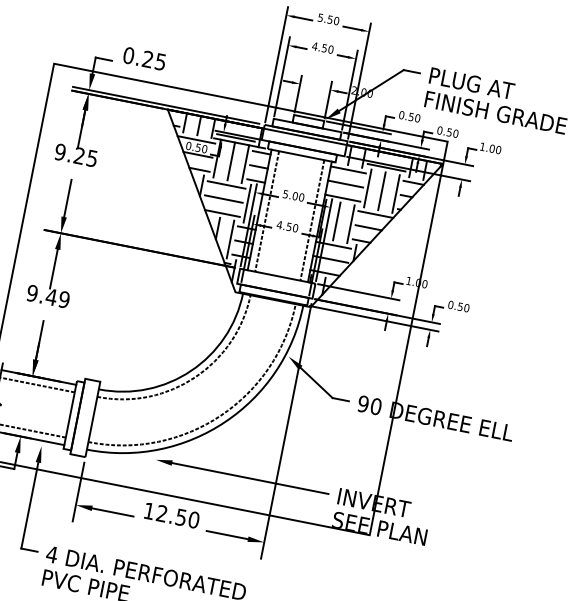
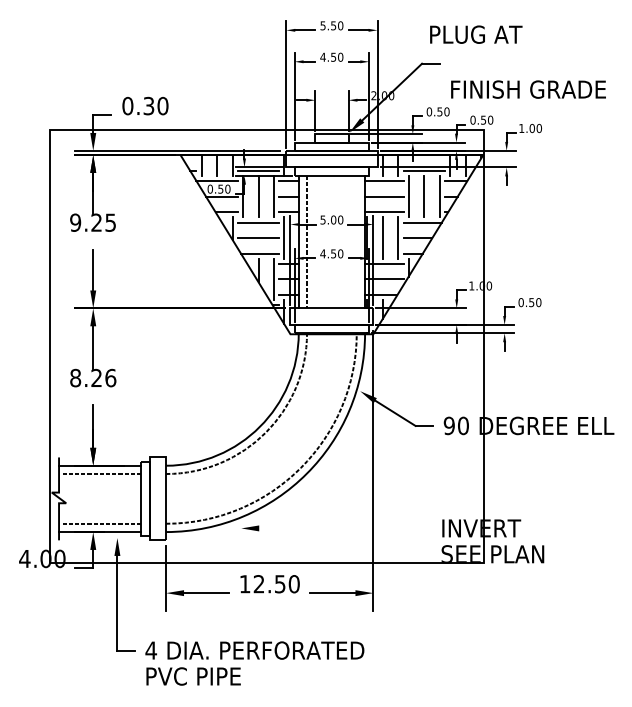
text: (154, 60) -> (155, 105), 0.25 -> 0.30
text: (472, 83) -> (476, 34), moved
line: (312, 219) -> (356, 241), removed
text: (48, 296) -> (93, 377), 9.49 -> 8.26
line: (250, 478) -> (345, 528), removed

